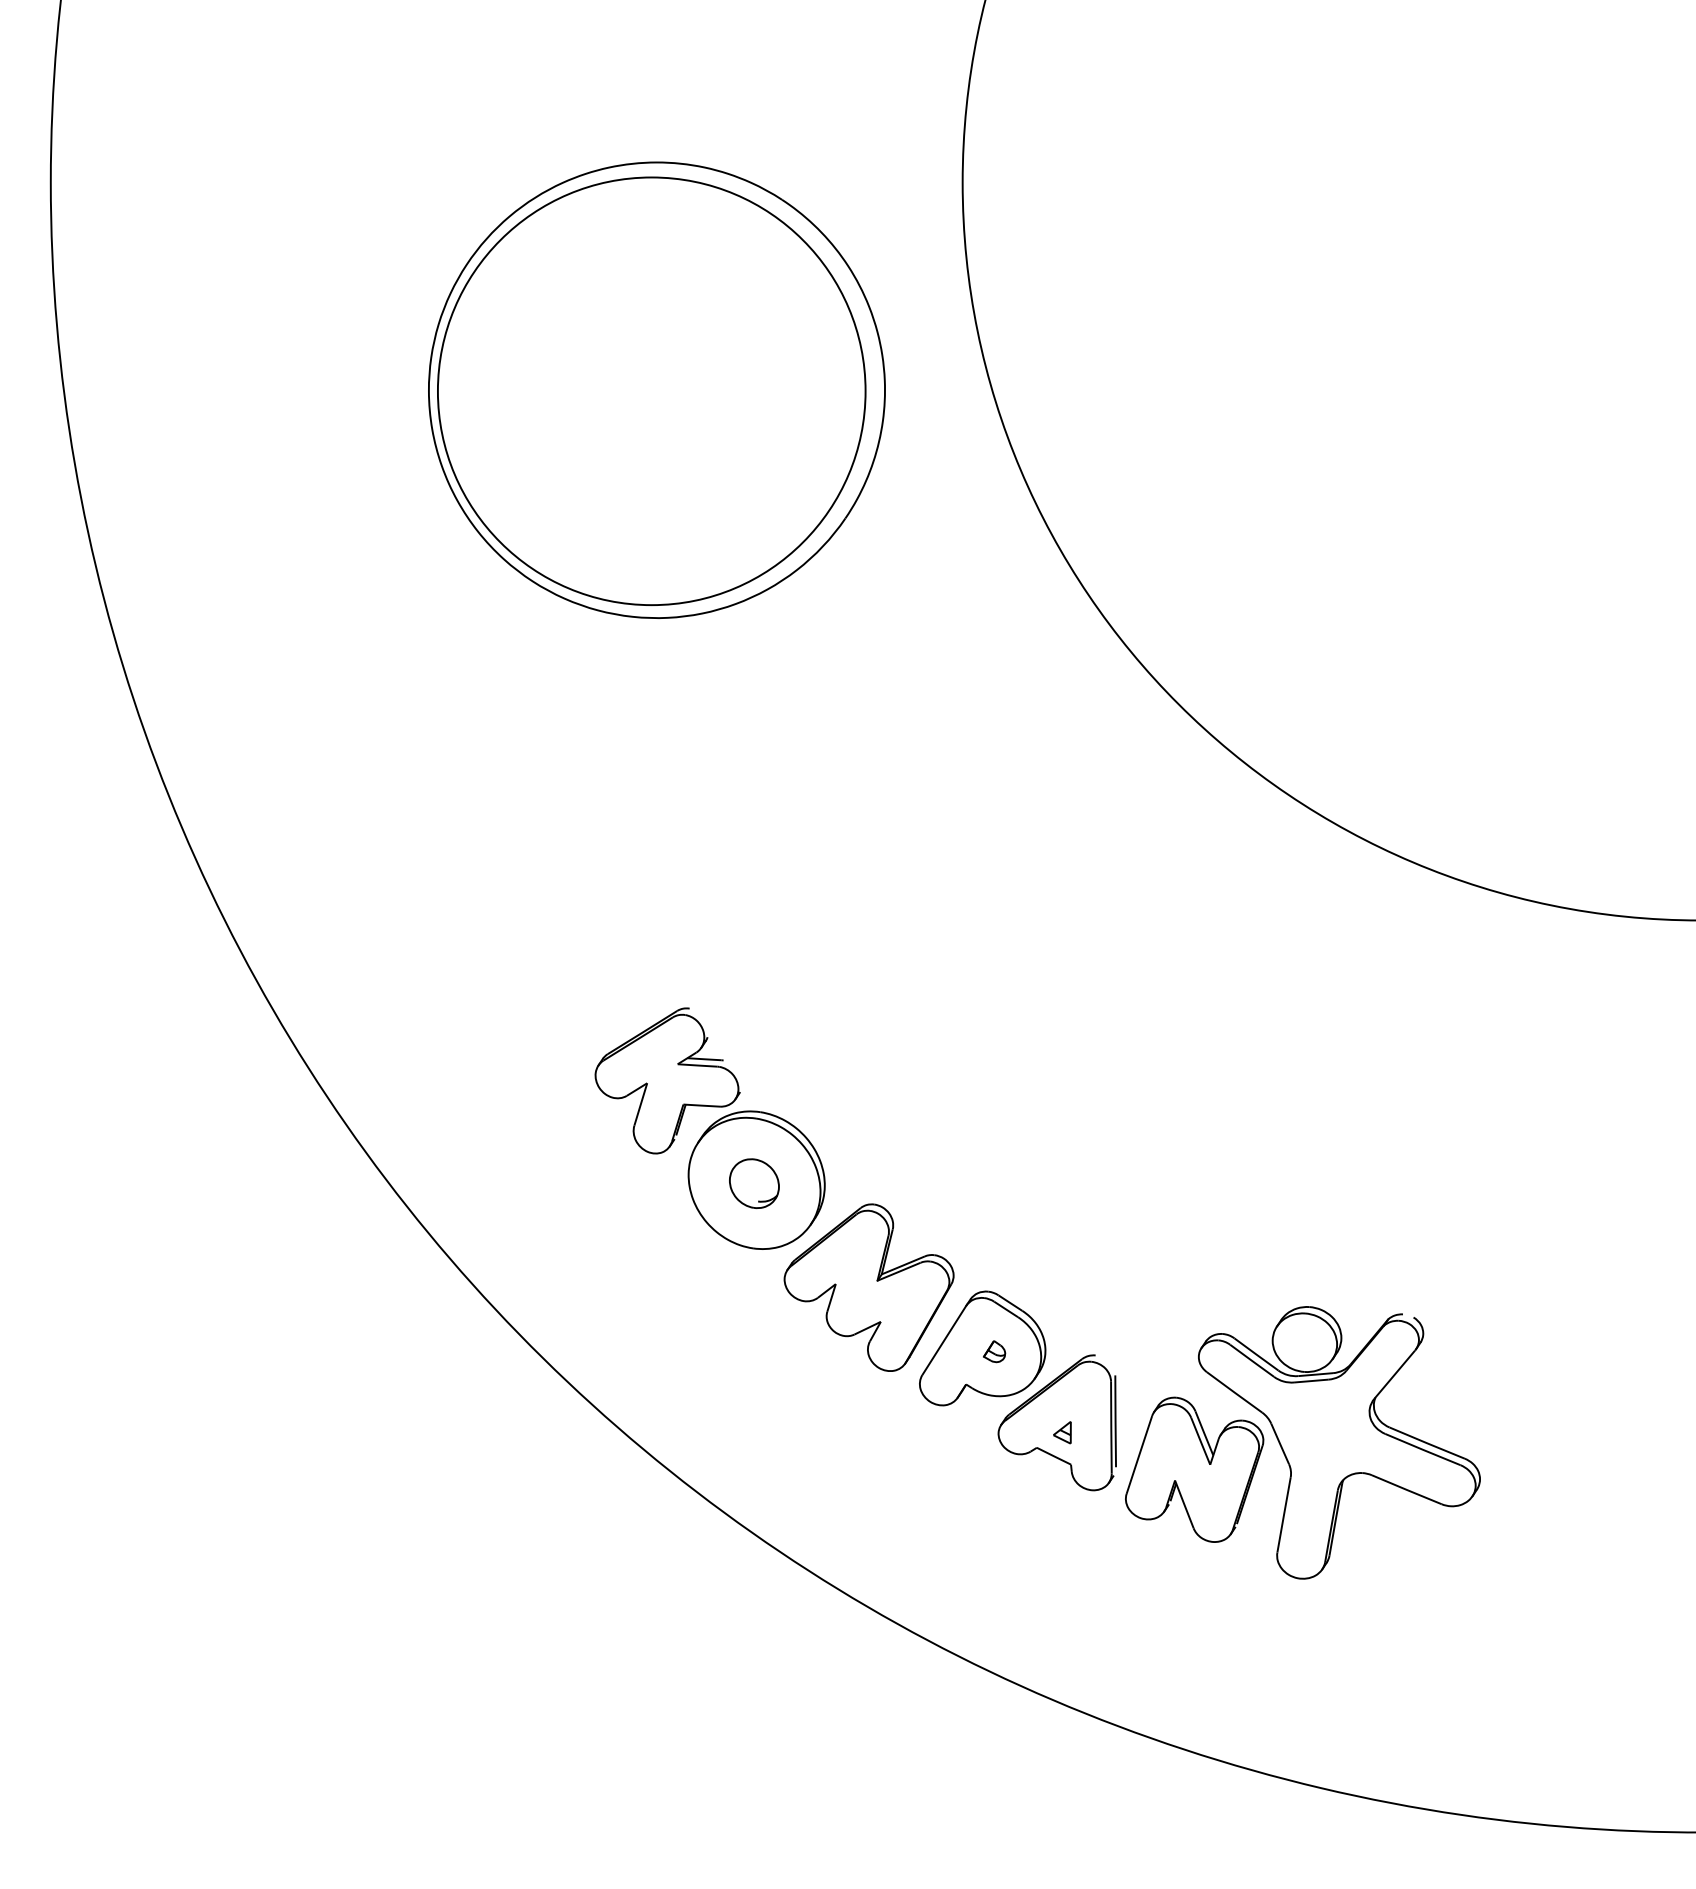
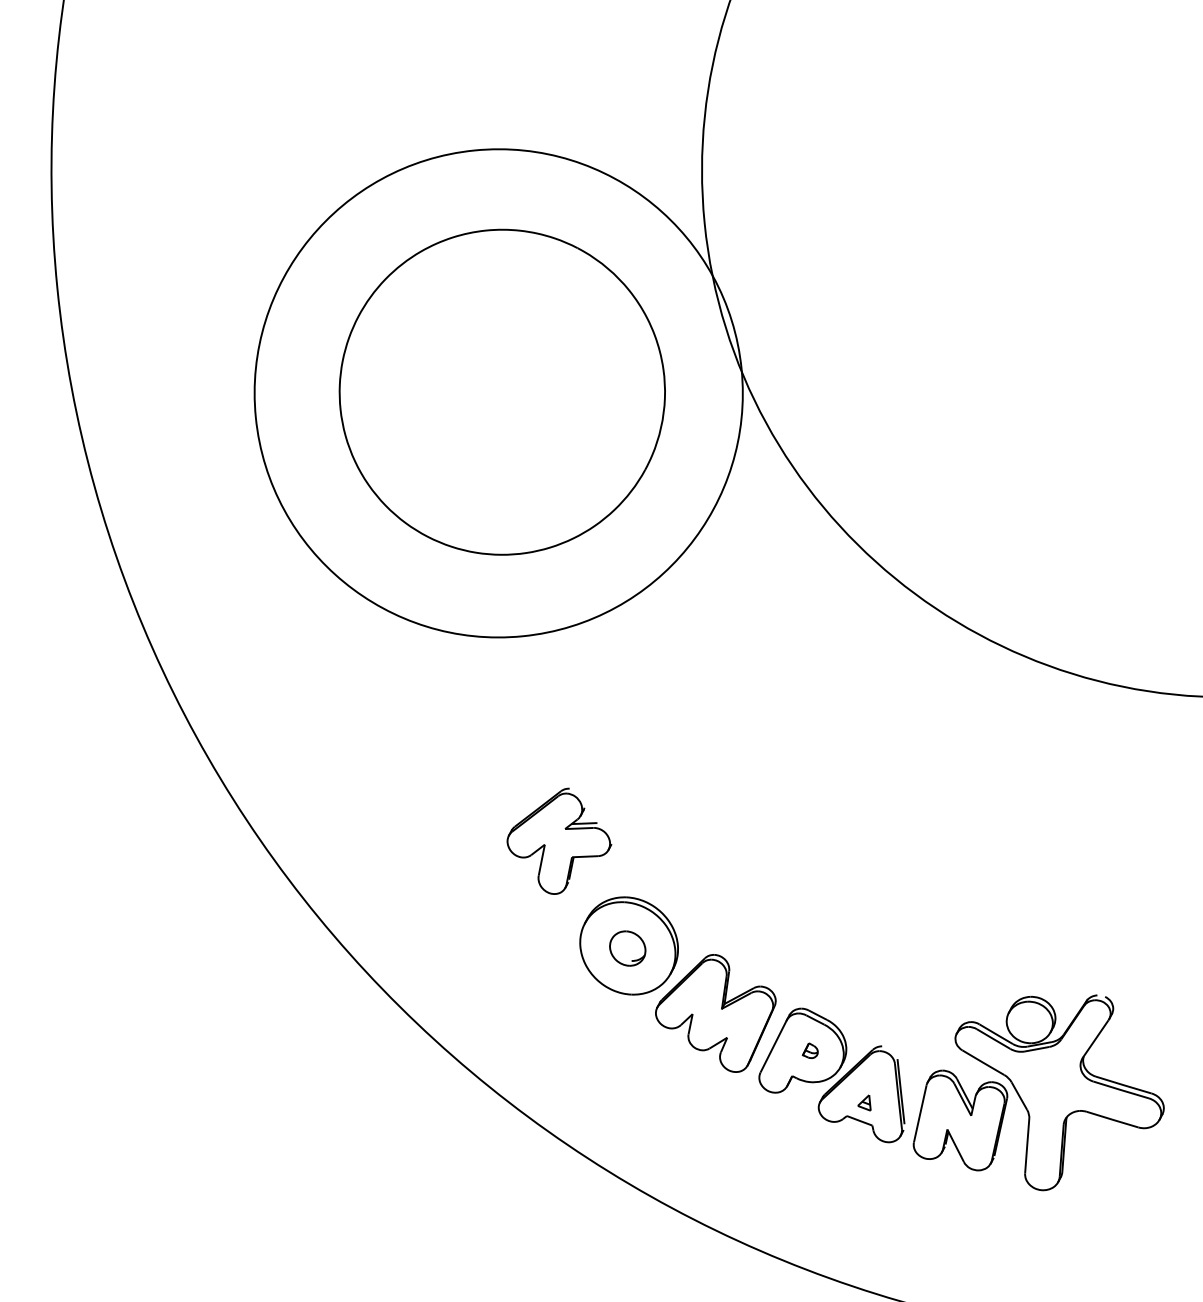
circle: (651, 391) -> (498, 393), size x1.6
part: (667, 1080) -> (559, 841), moved

